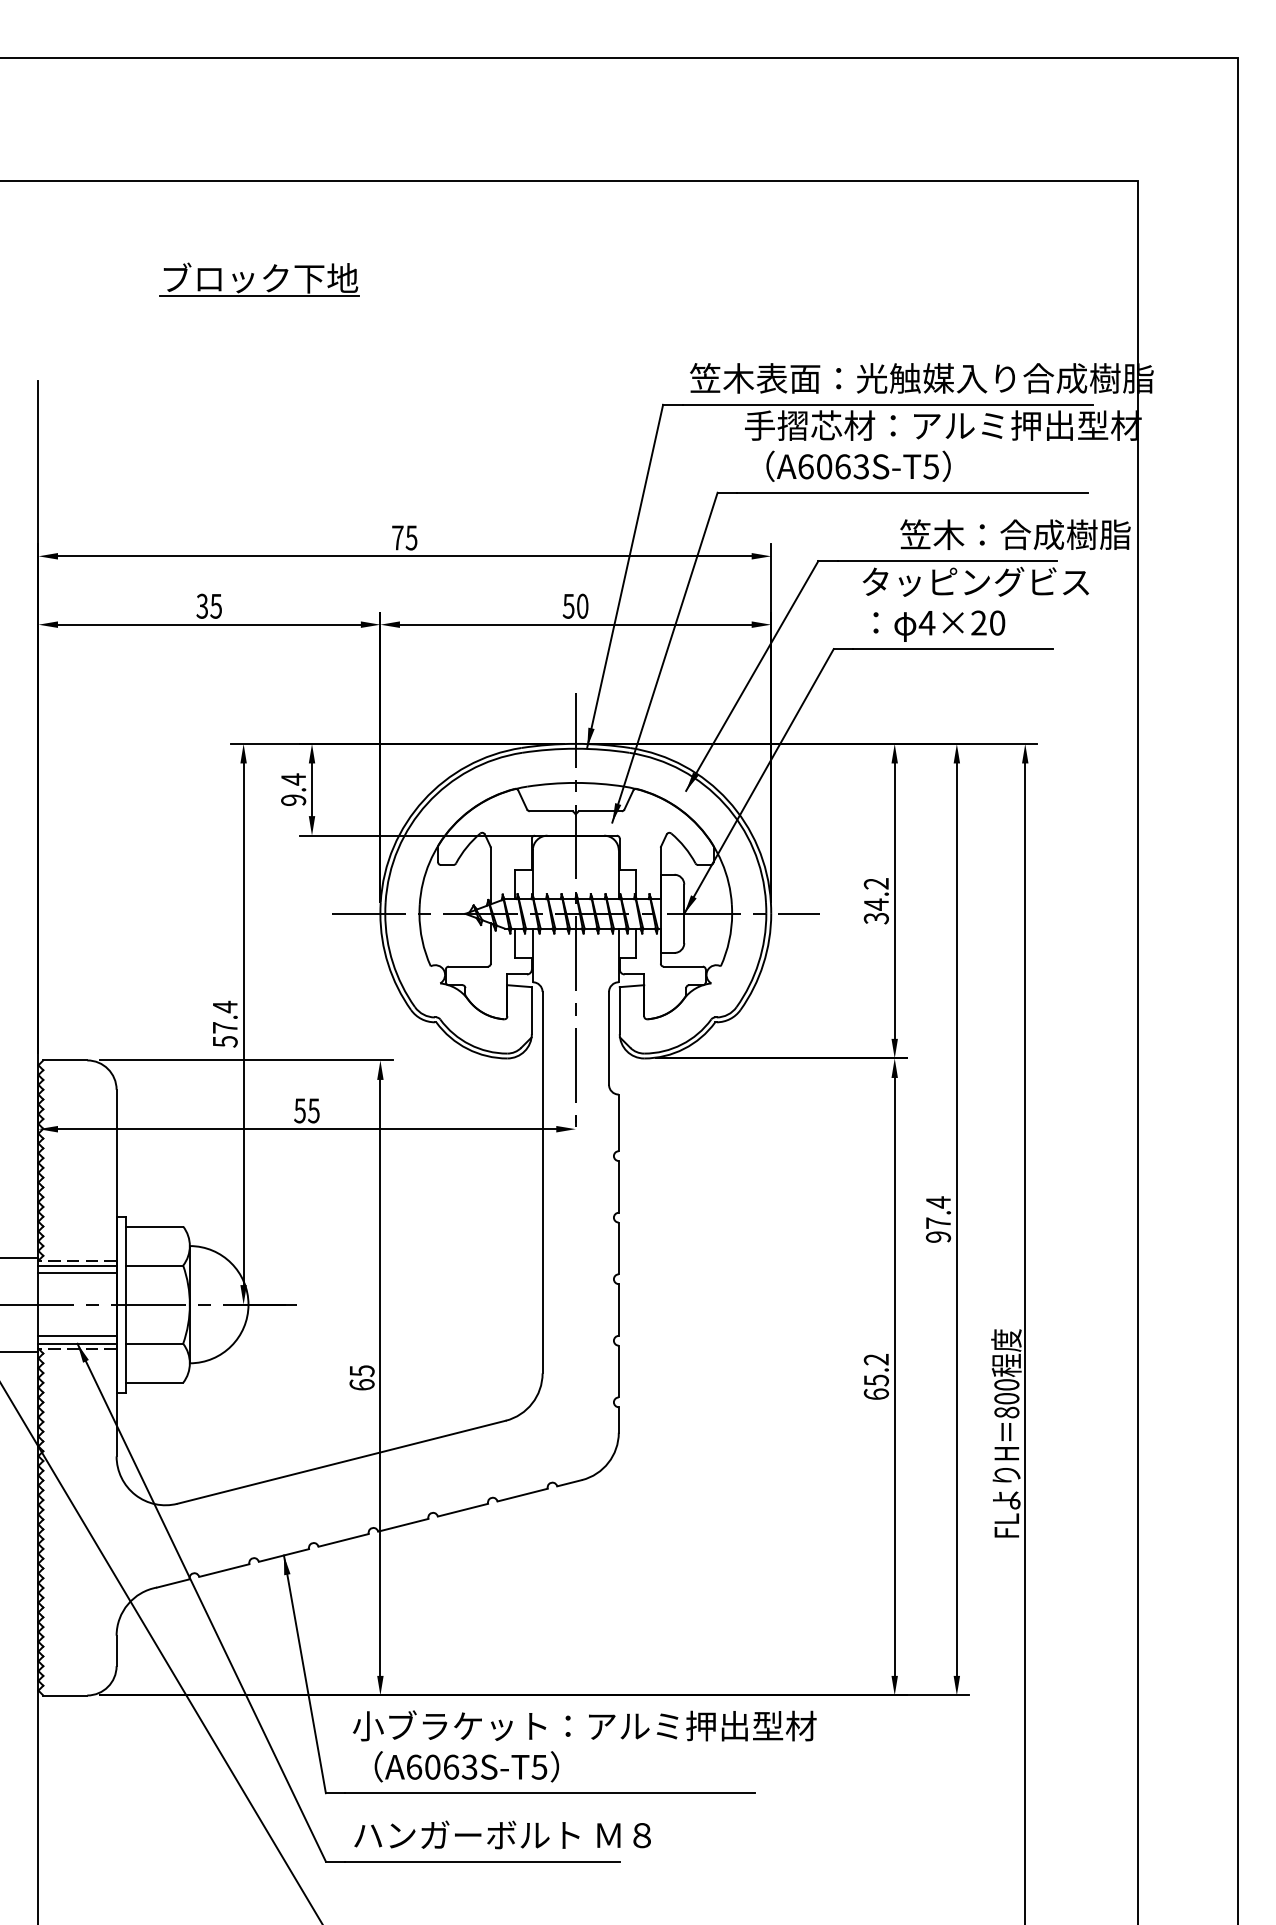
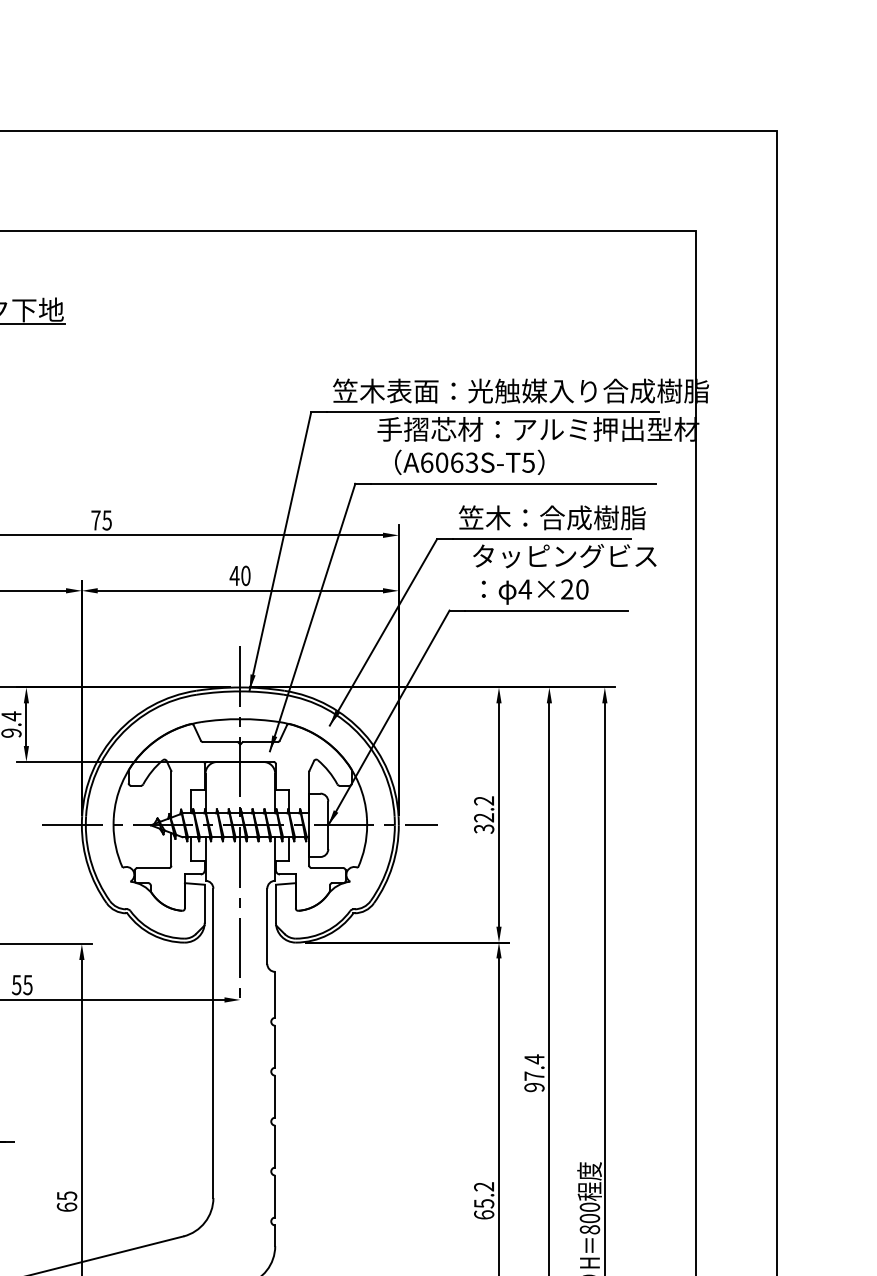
text: (1015, 534) -> (552, 517), moved
text: (568, 606) -> (234, 576), 50 -> 40
text: (875, 904) -> (483, 817), 34.2 -> 32.2

